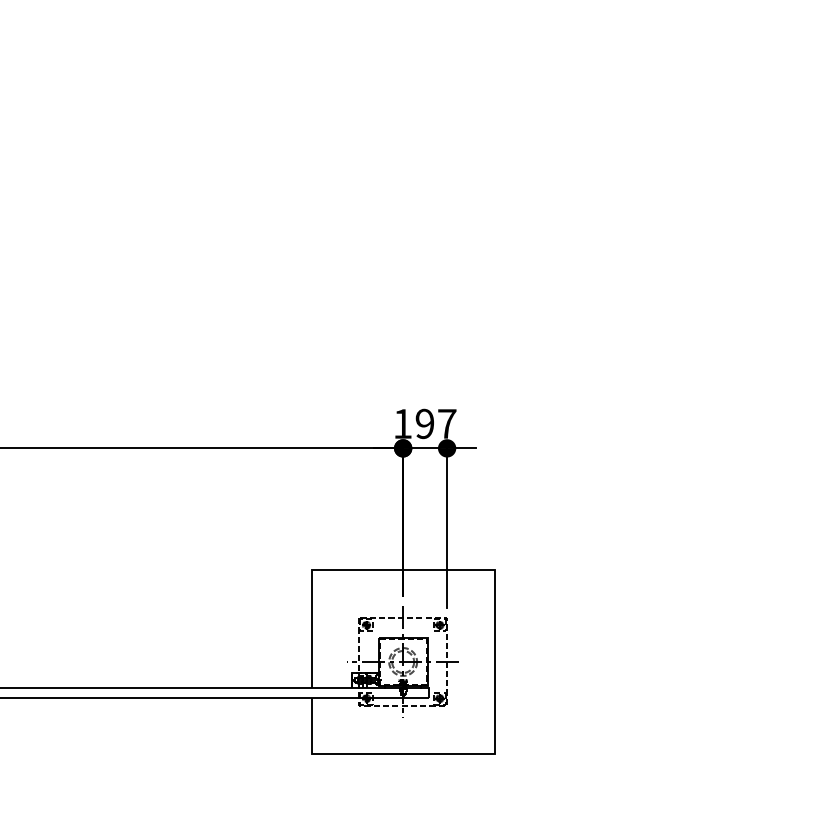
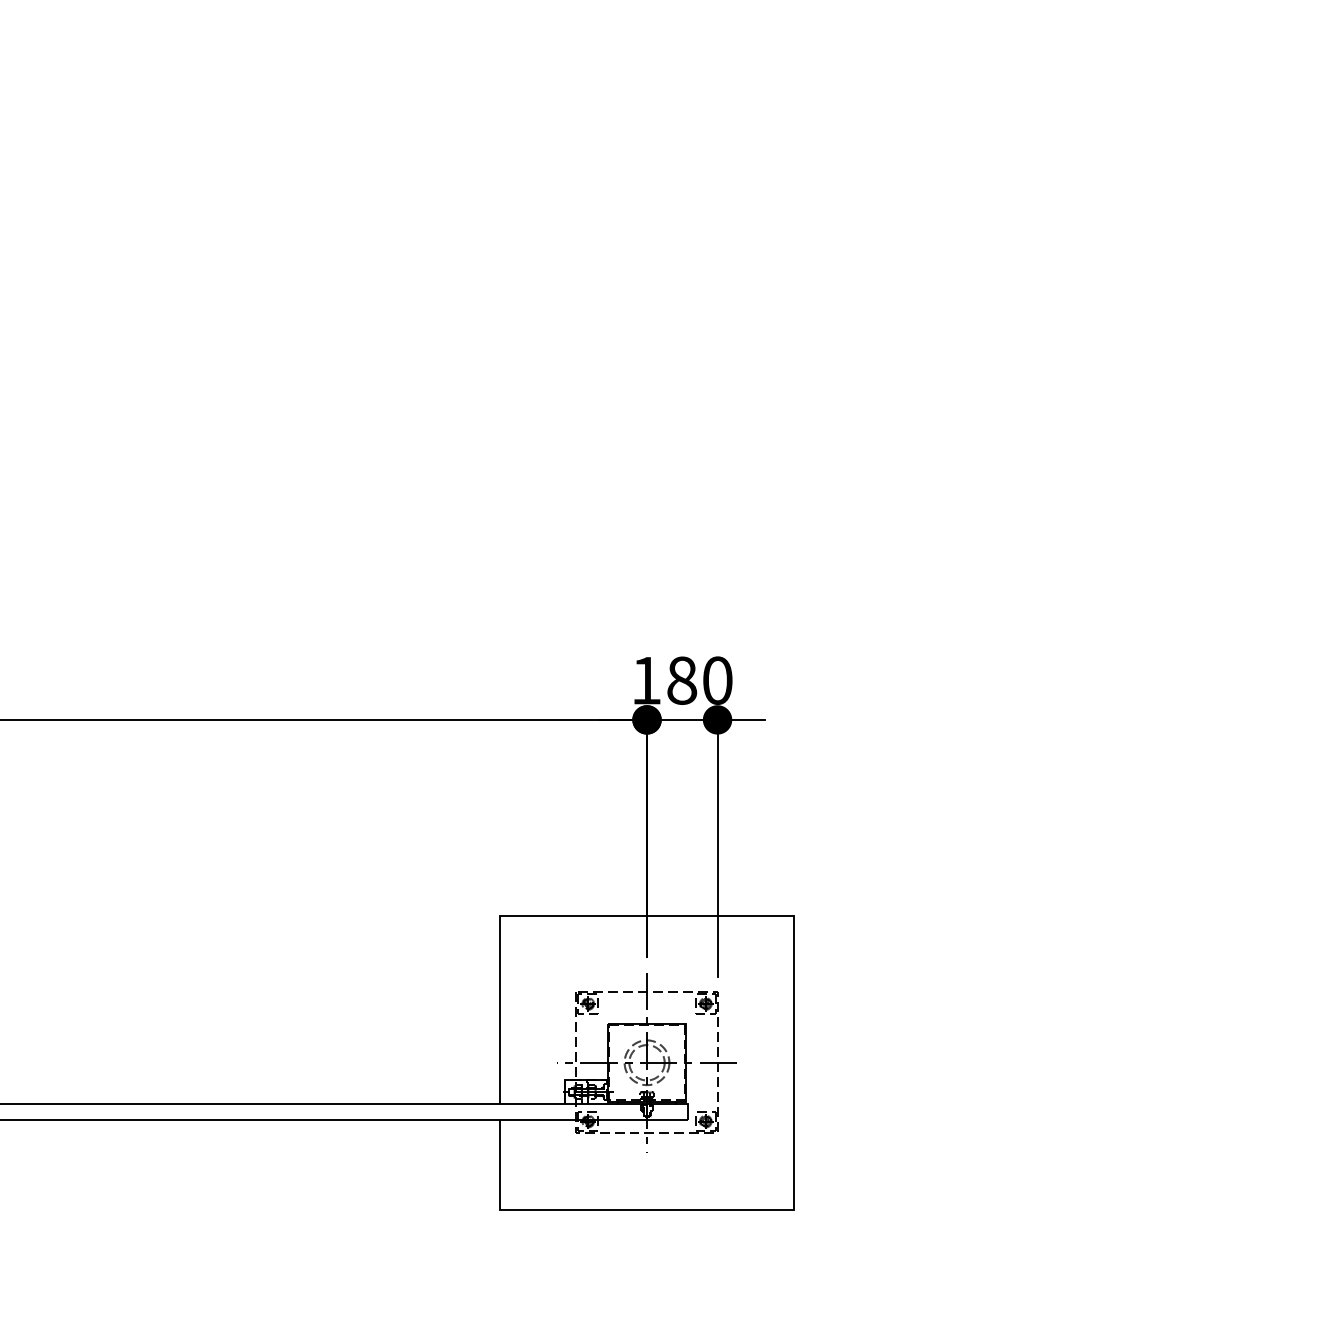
text: (435, 423) -> (698, 679), 197 -> 180

